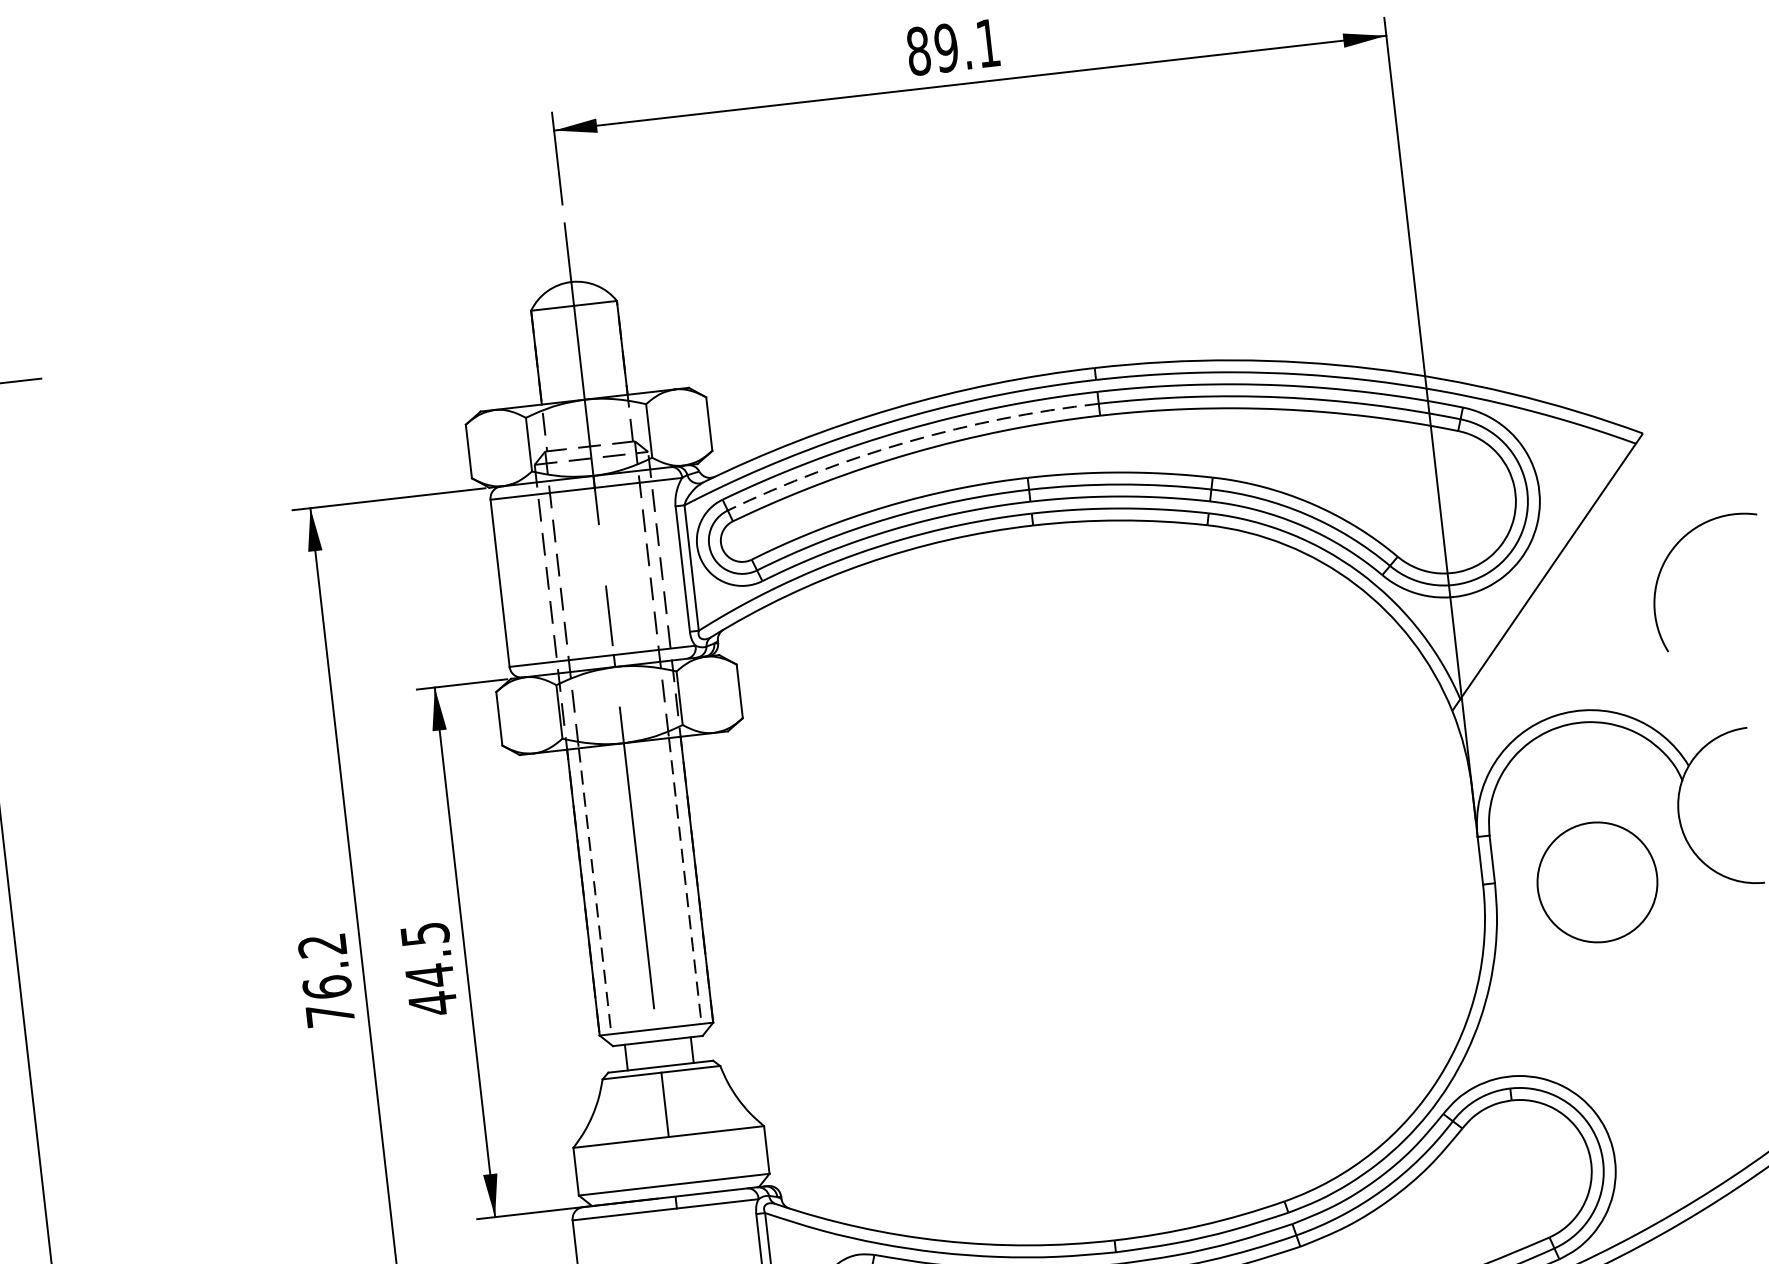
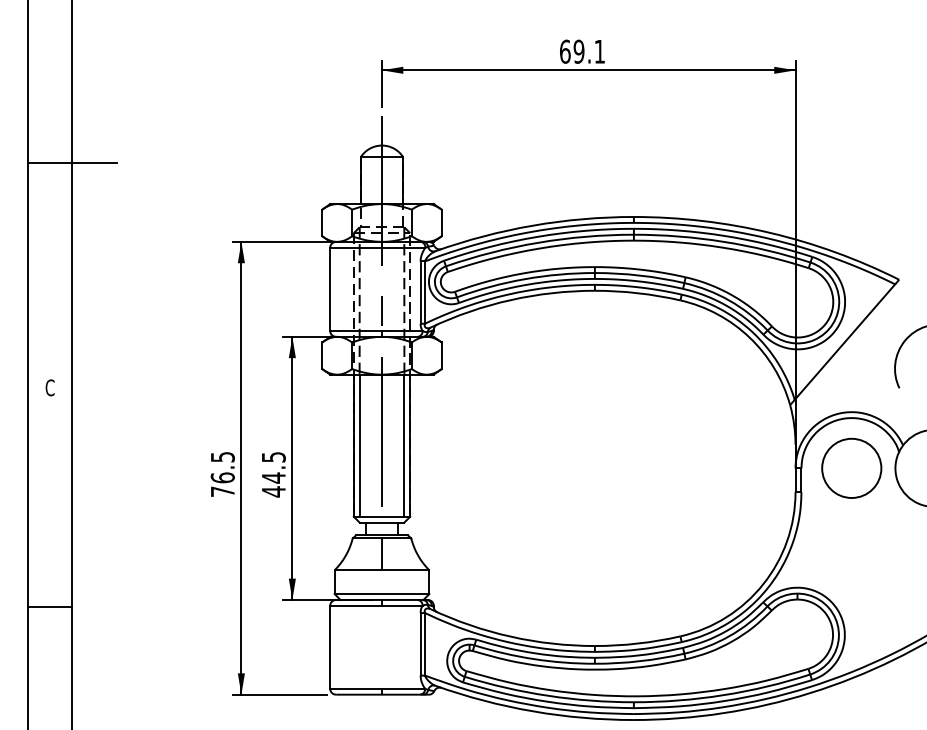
text: (919, 50) -> (565, 51), 89.1 -> 69.1
arc: (908, 441) -> (538, 242), dashed -> solid
circle: (1596, 880) -> (851, 467), moved
line: (685, 882) -> (404, 446), dashed -> solid
line: (595, 892) -> (359, 446), dashed -> solid
text: (321, 946) -> (222, 457), 76.2 -> 76.5

